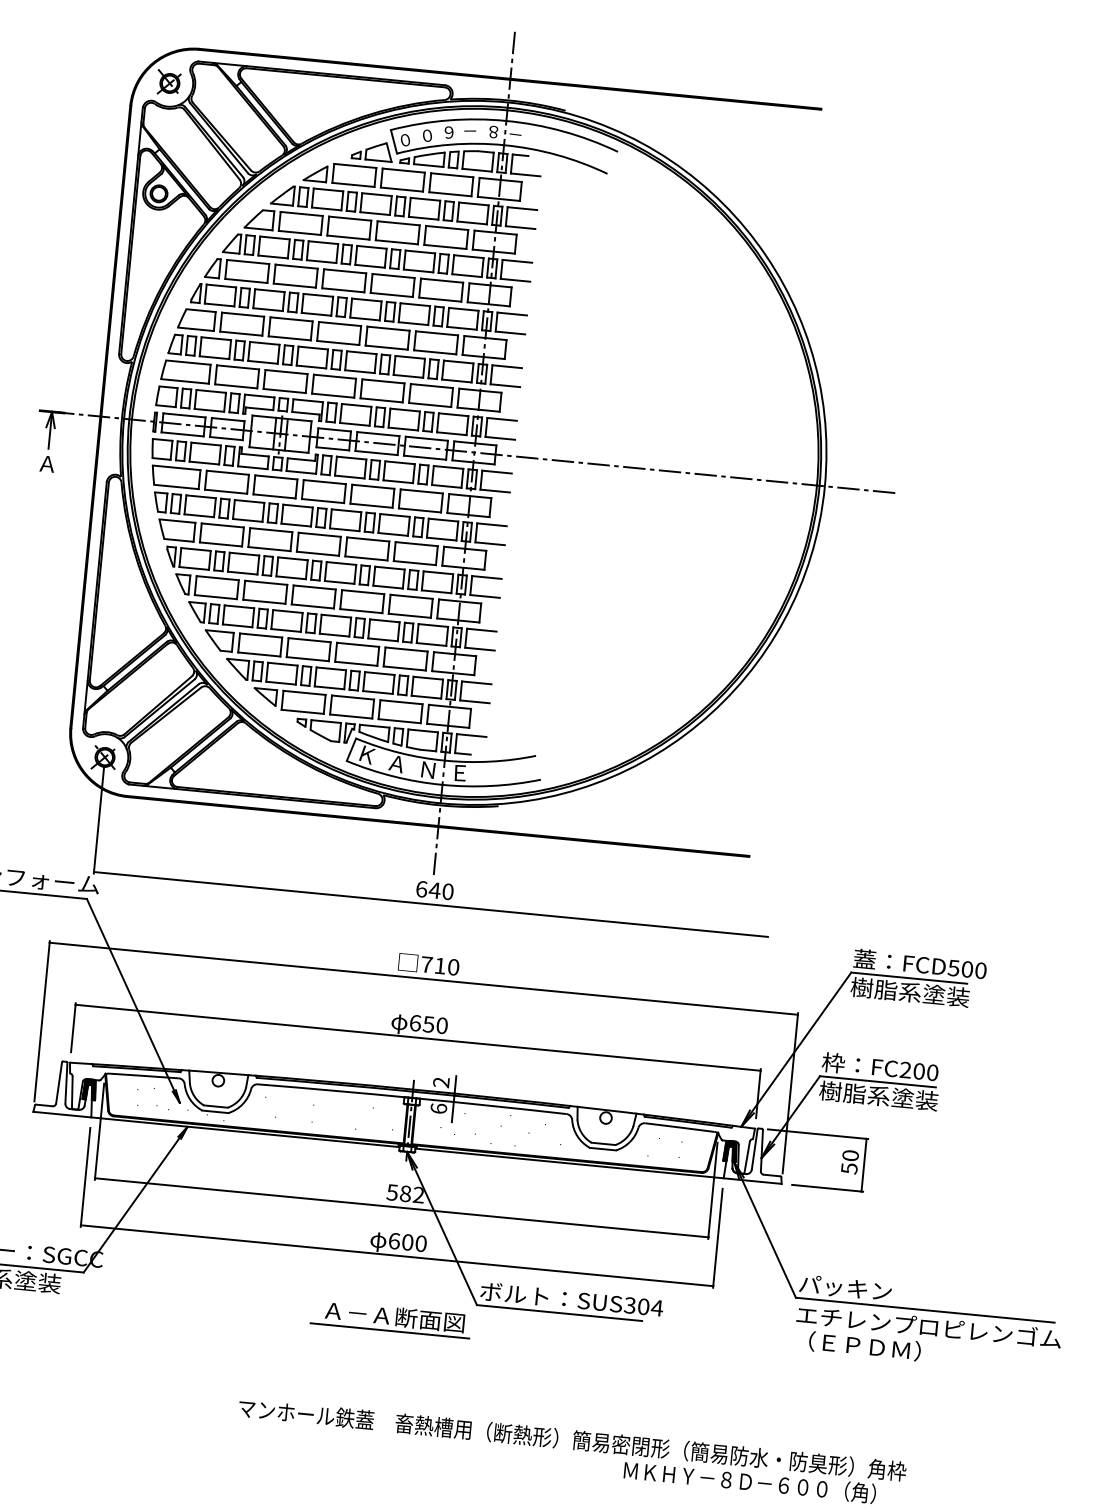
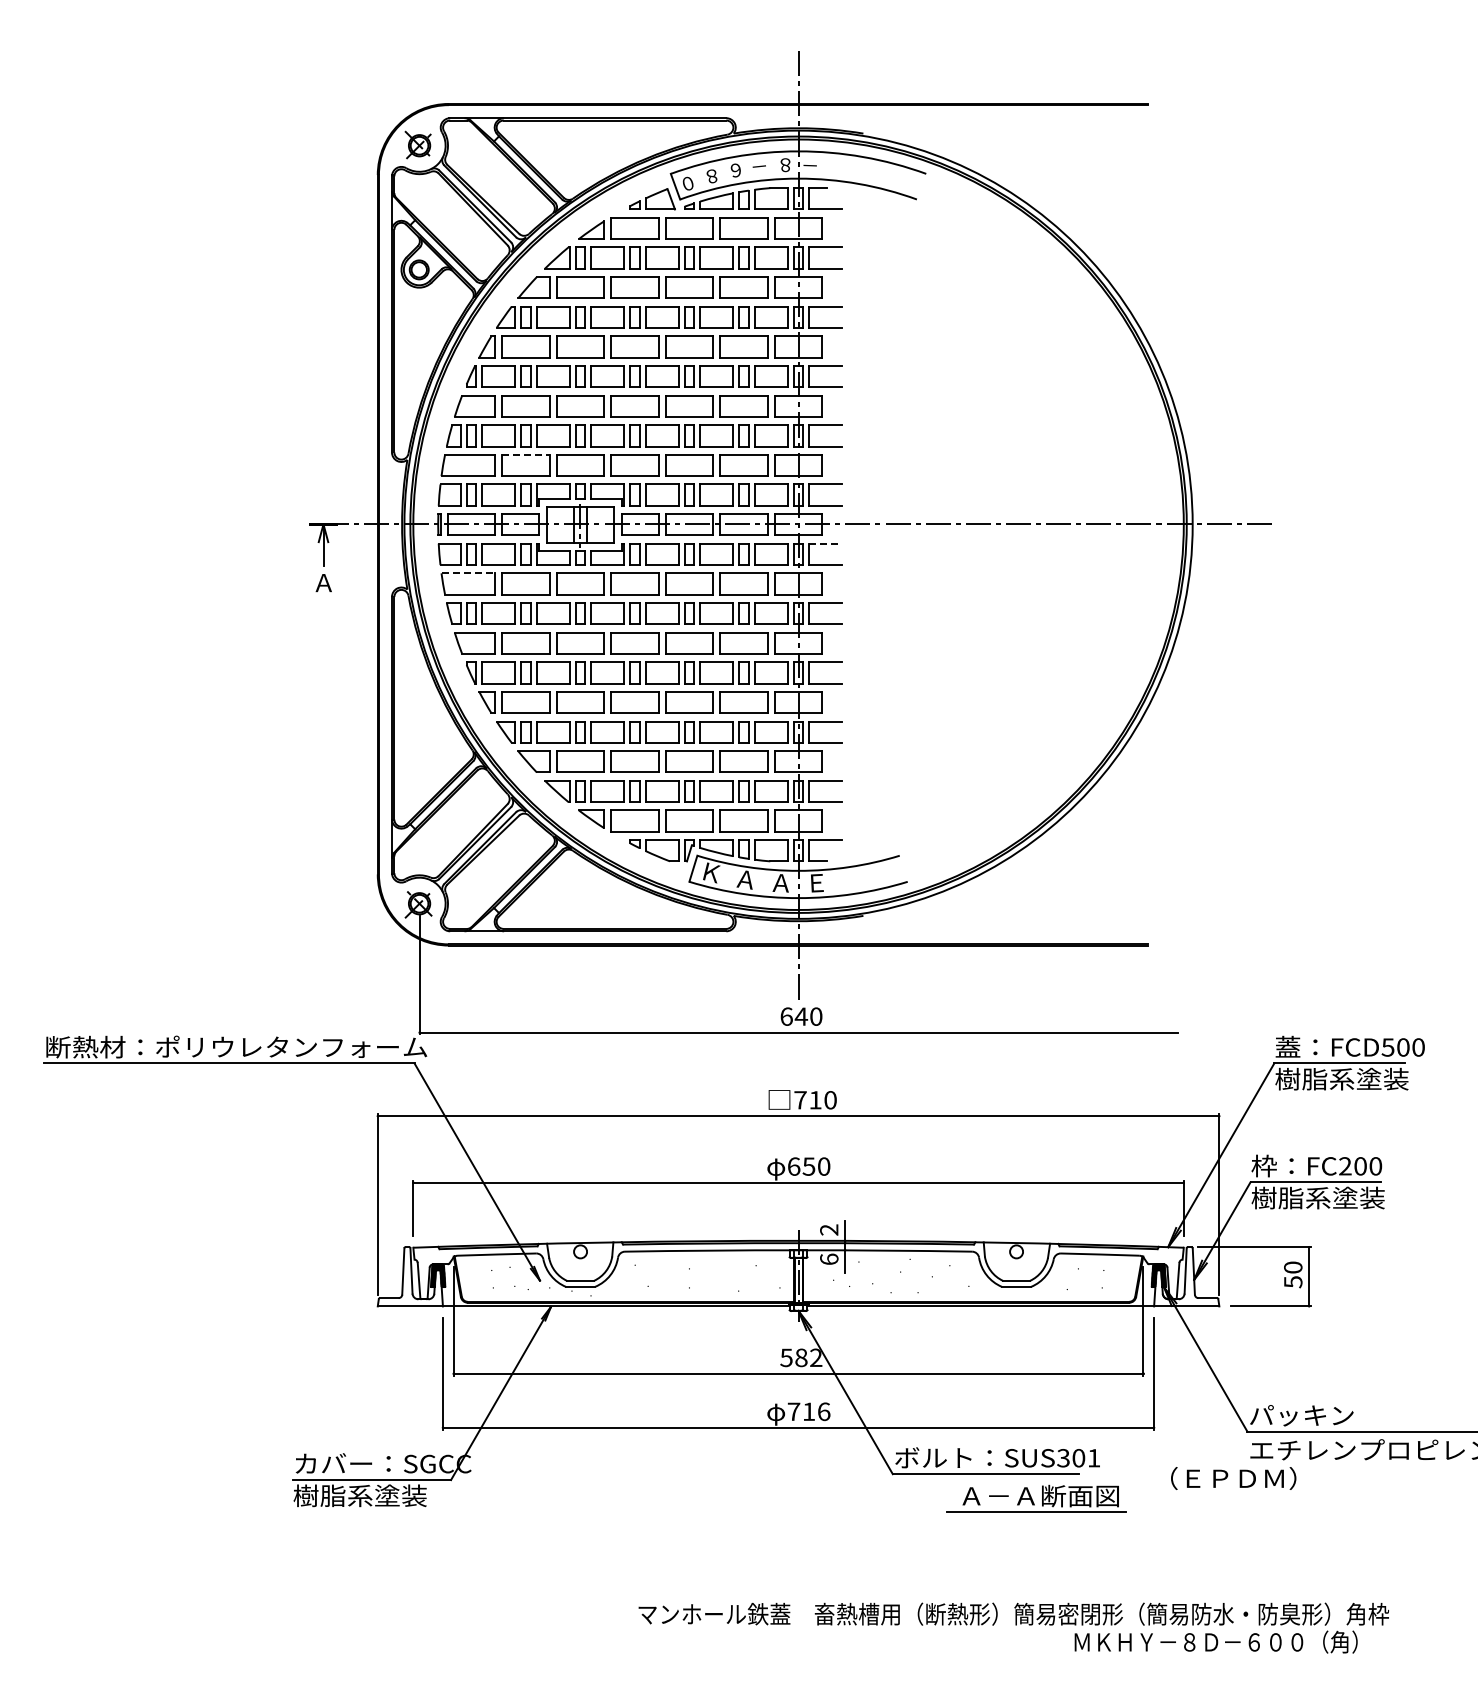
text: (426, 135) -> (711, 176), ０ -> ８
line: (237, 367) -> (525, 454), solid -> dashed
line: (176, 467) -> (468, 573), solid -> dashed
line: (496, 471) -> (825, 543), solid -> dashed
text: (427, 769) -> (780, 882), Ｎ -> Ａ
text: (407, 1242) -> (808, 1411), 600 -> 716
text: (656, 1308) -> (1093, 1458), SUS304 -> SUS301
part: (391, 1318) -> (1036, 1498), moved
text: (864, 1346) -> (1233, 1478), moved

